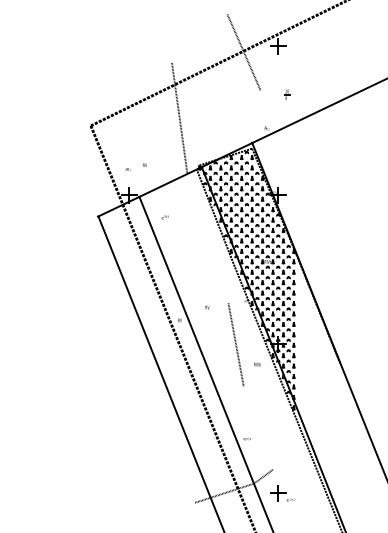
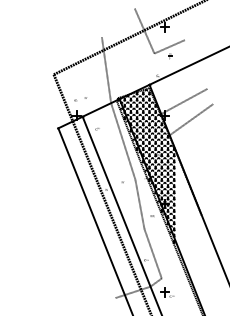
line: (285, 78) -> (169, 46), added
line: (311, 171) -> (184, 101), added
line: (323, 201) -> (191, 119), added
line: (208, 238) -> (123, 141), added
line: (257, 427) -> (152, 253), added

